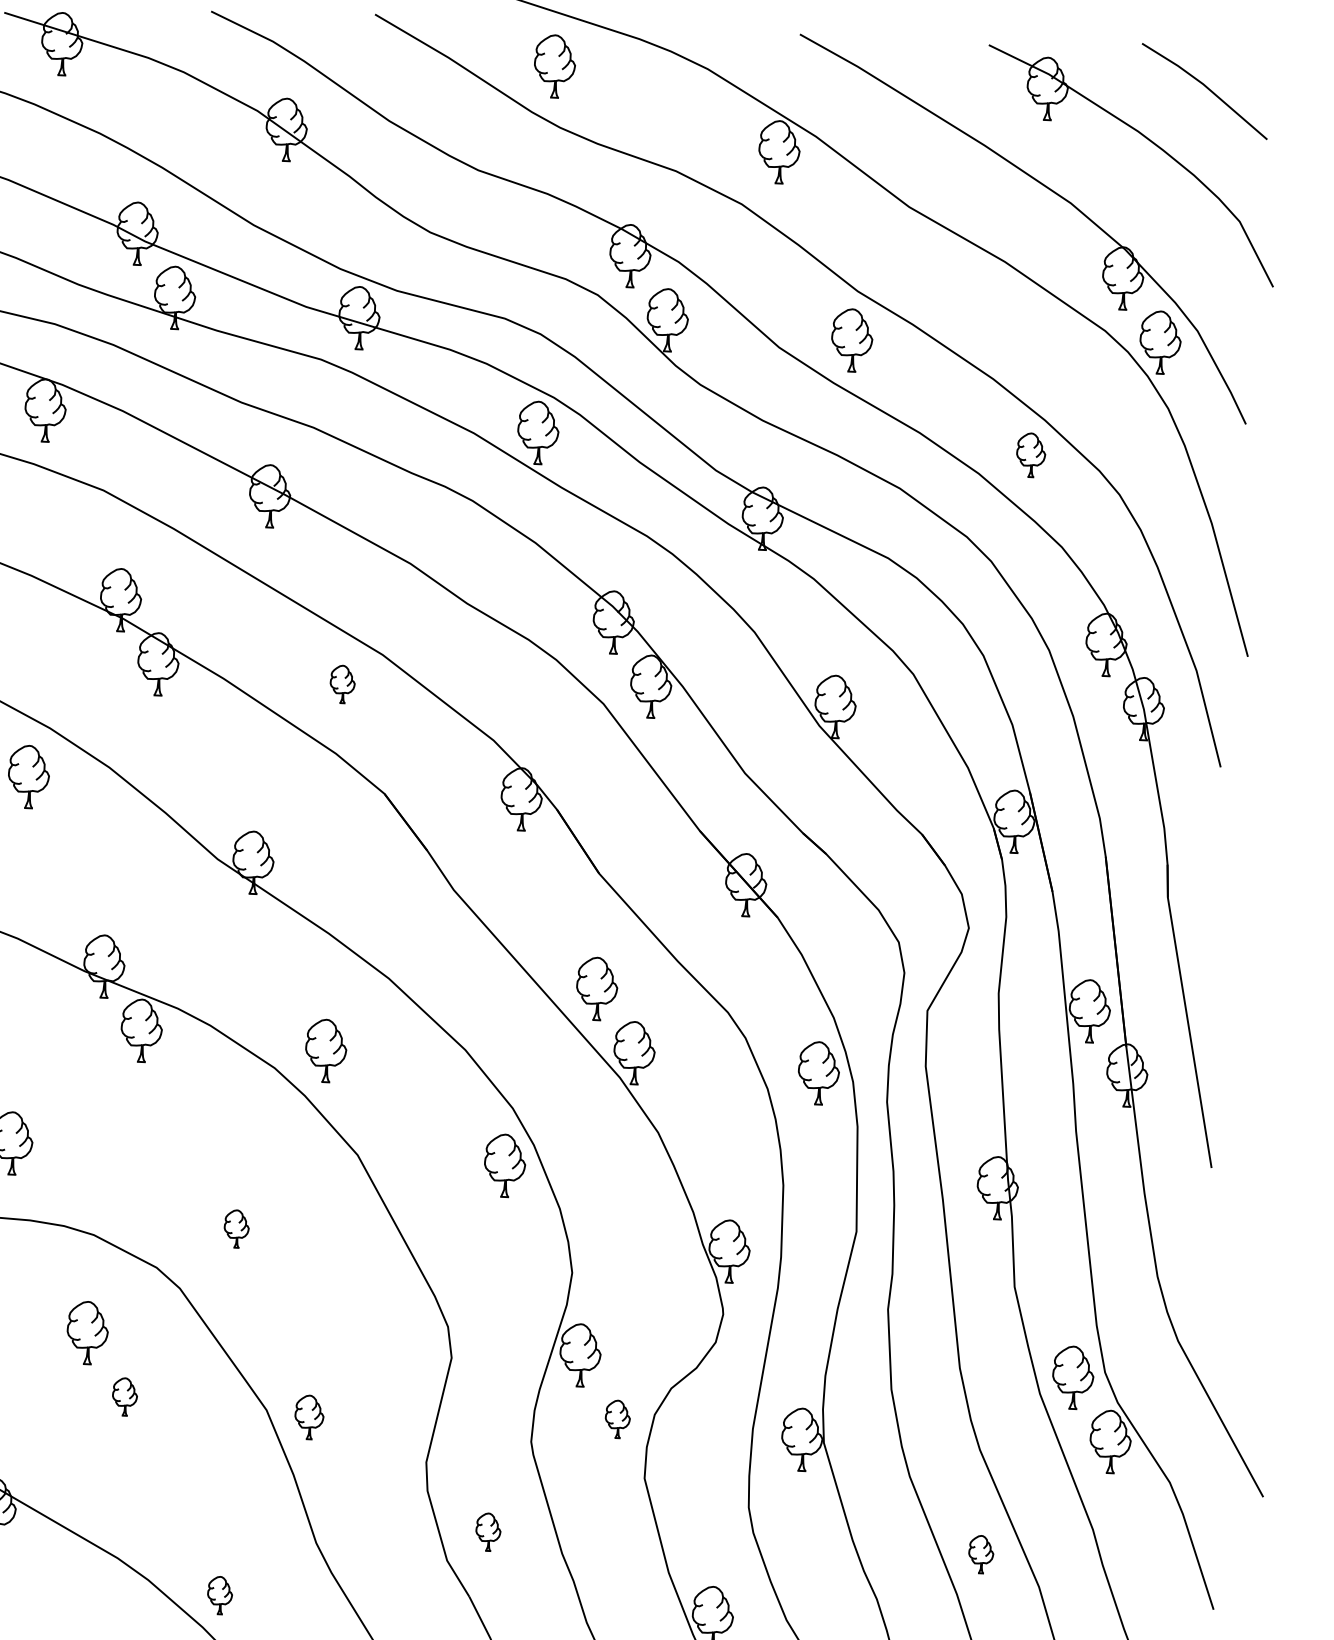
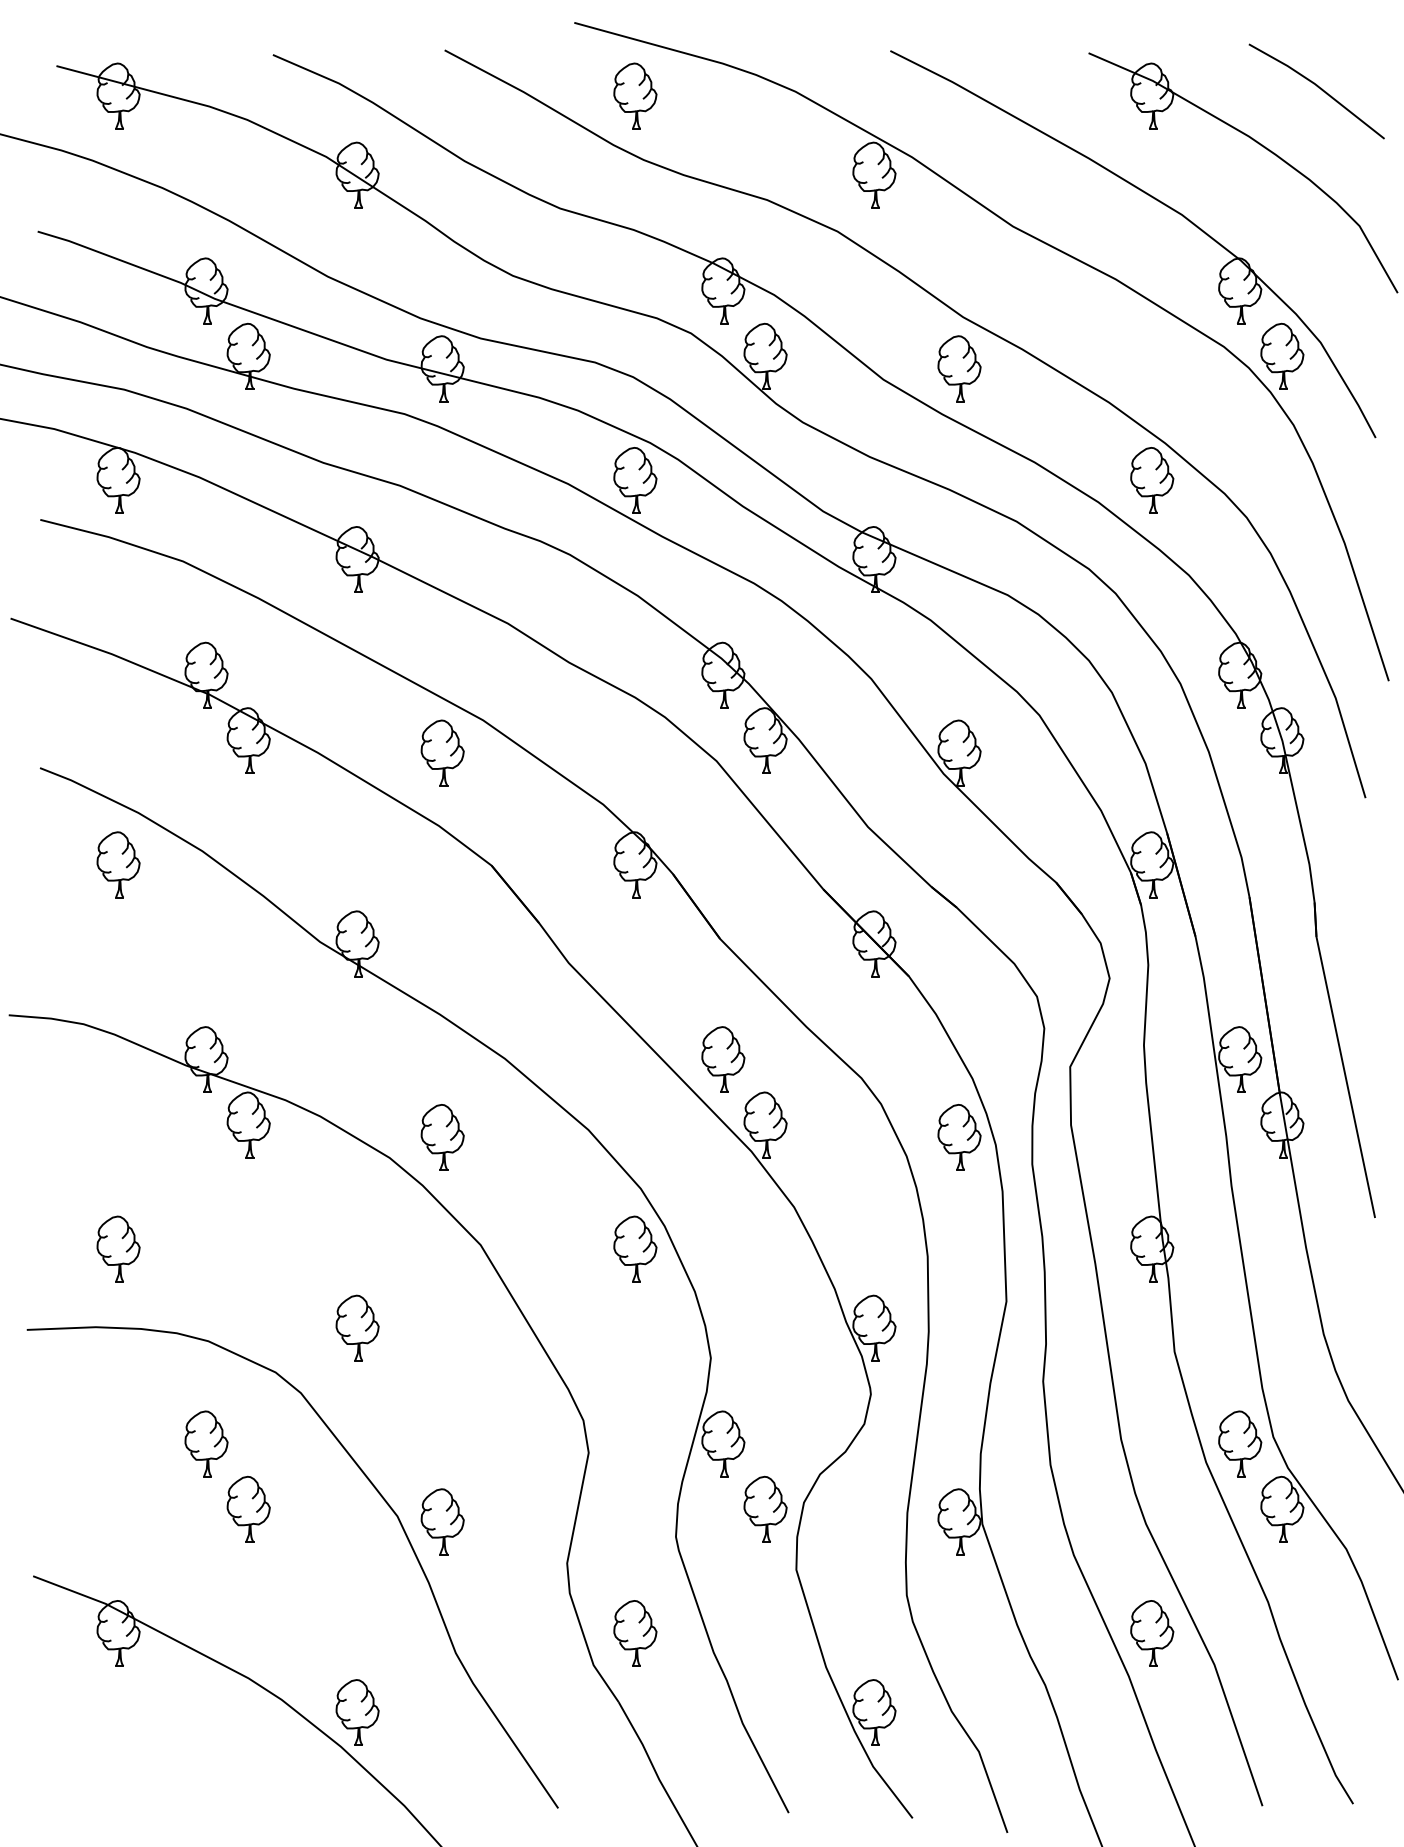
part: (1031, 455) -> (1152, 480), size x1.43
part: (342, 683) -> (442, 752), size x1.67
part: (236, 1228) -> (357, 1327), size x1.67
part: (124, 1396) -> (248, 1508), size x1.67
part: (309, 1417) -> (442, 1521), size x1.43
part: (617, 1418) -> (765, 1508), size x1.67
part: (488, 1532) -> (635, 1633), size x1.67
part: (981, 1554) -> (1152, 1633), size x1.67
part: (219, 1595) -> (357, 1712), size x1.67

